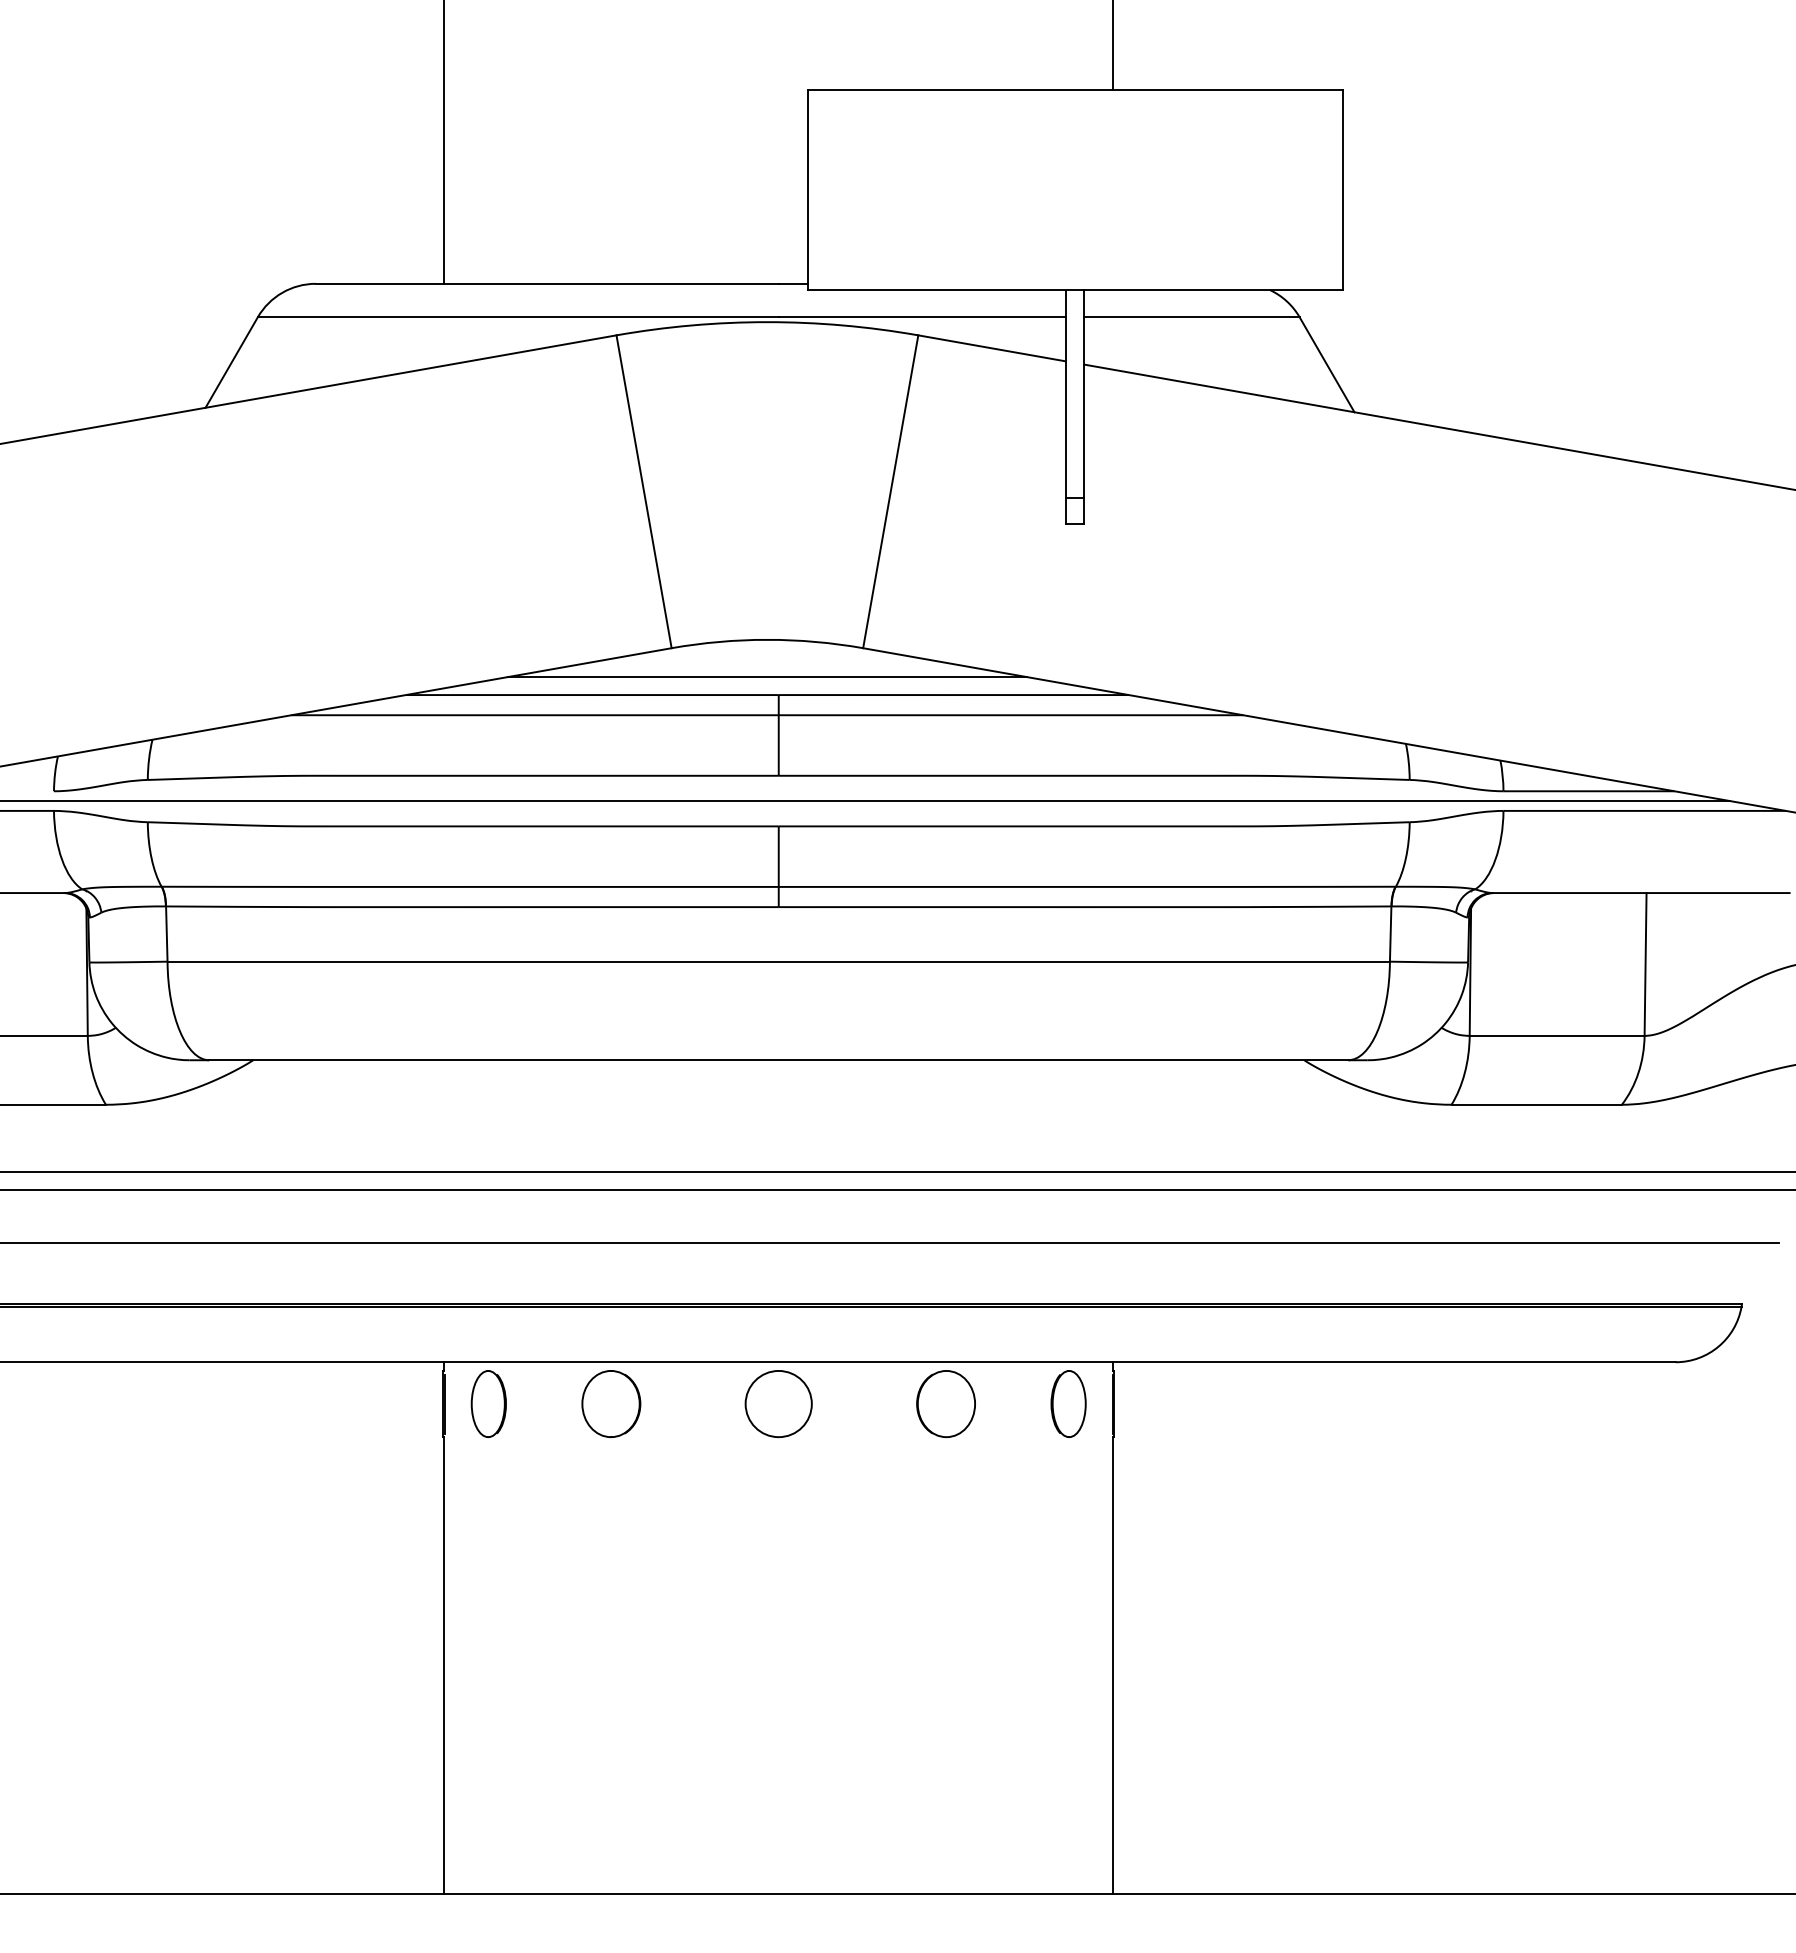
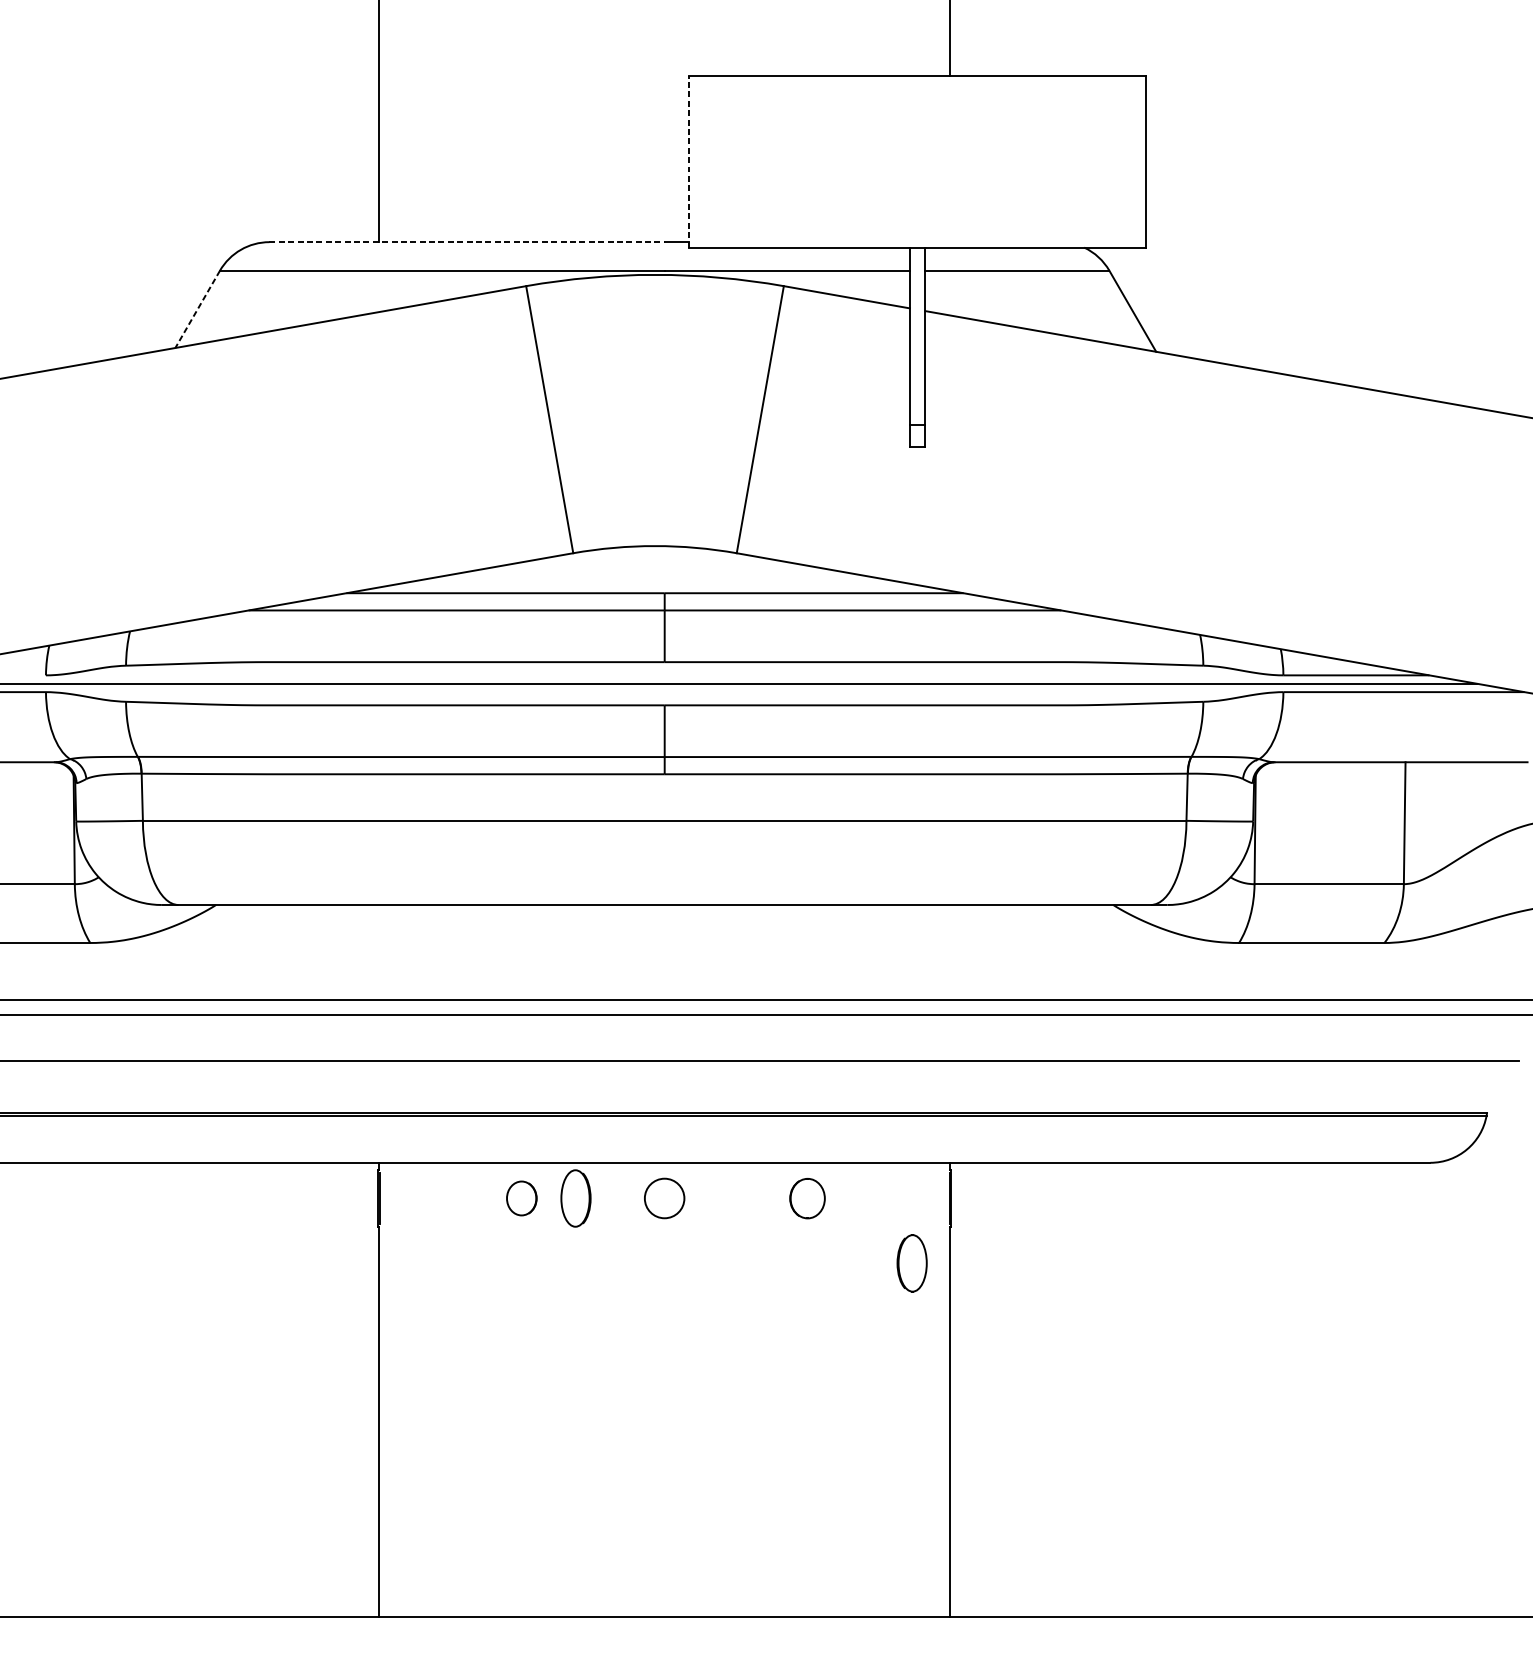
line: (807, 189) -> (689, 161), solid -> dashed
line: (547, 283) -> (467, 241), solid -> dashed
line: (231, 362) -> (197, 309), solid -> dashed
line: (767, 677) -> (655, 578), removed
part: (488, 1403) -> (575, 1198), moved
part: (611, 1403) -> (521, 1198), size x0.6
circle: (778, 1403) -> (664, 1198), size x0.7
part: (1068, 1403) -> (912, 1262), moved
part: (945, 1404) -> (807, 1198), size x0.7

